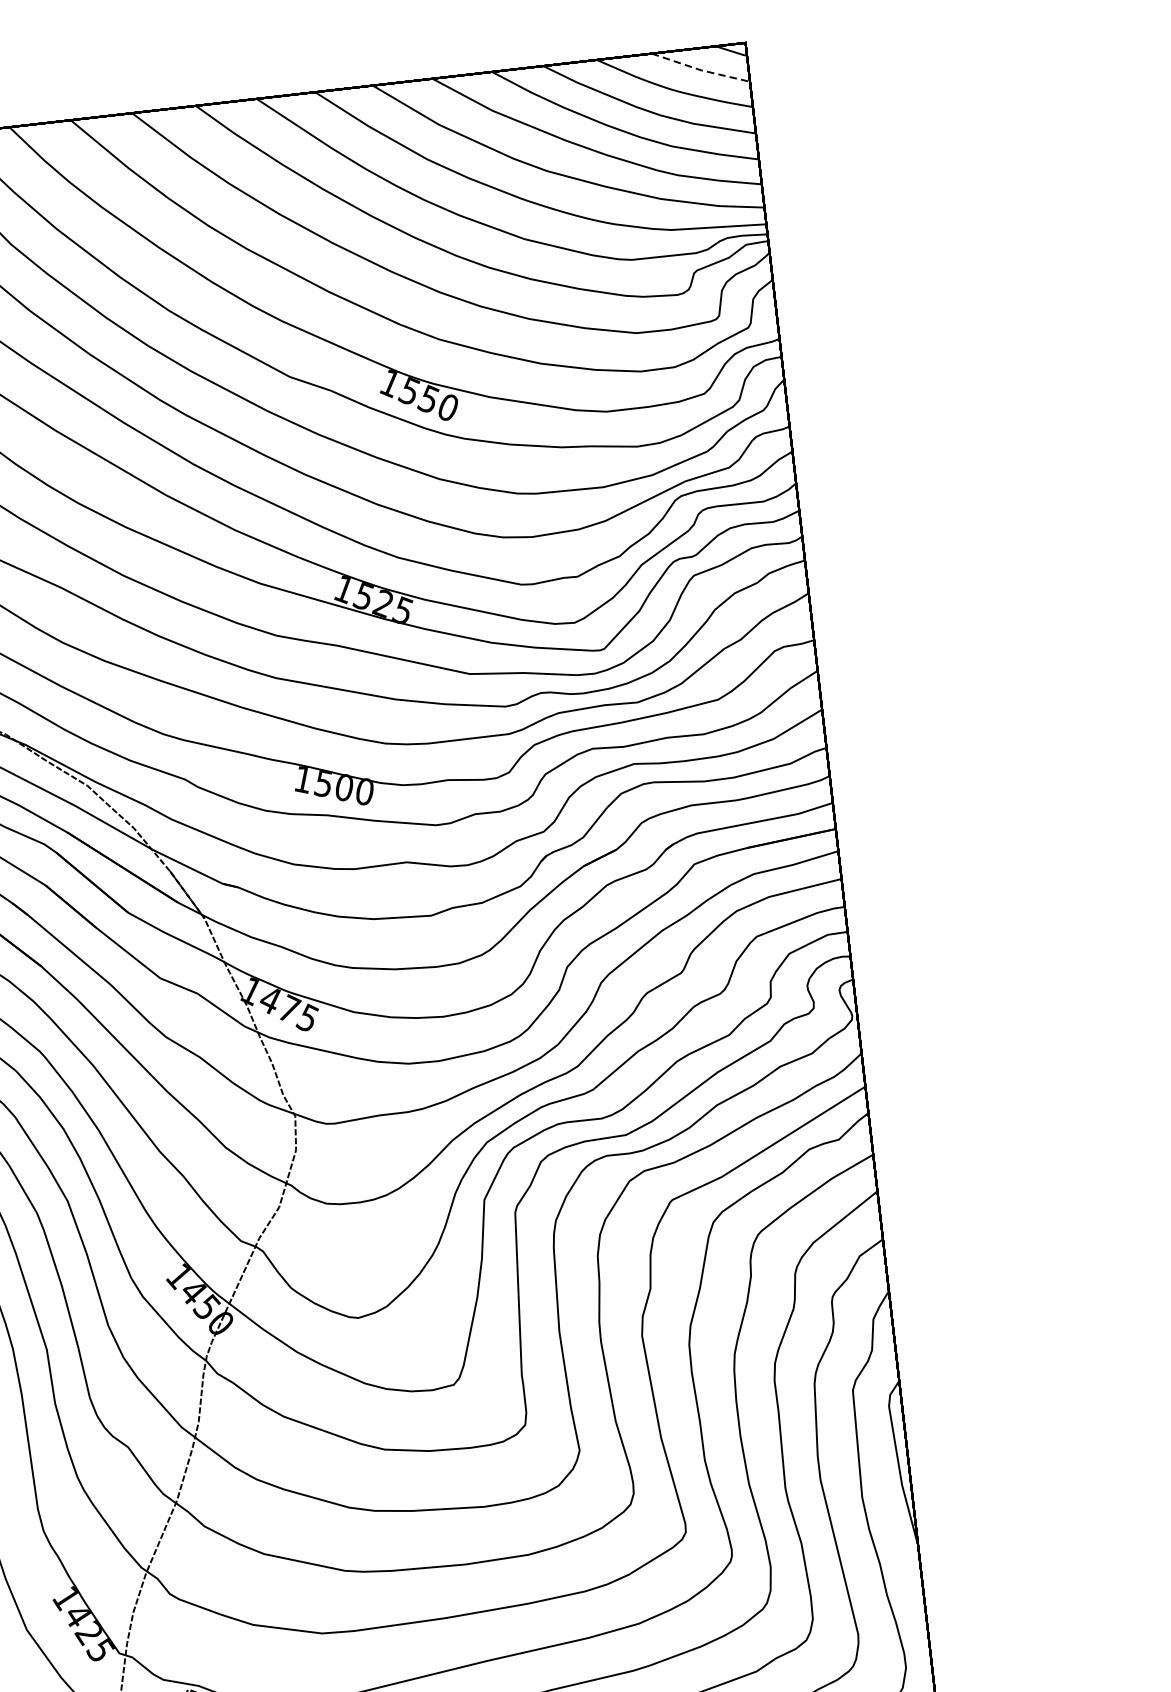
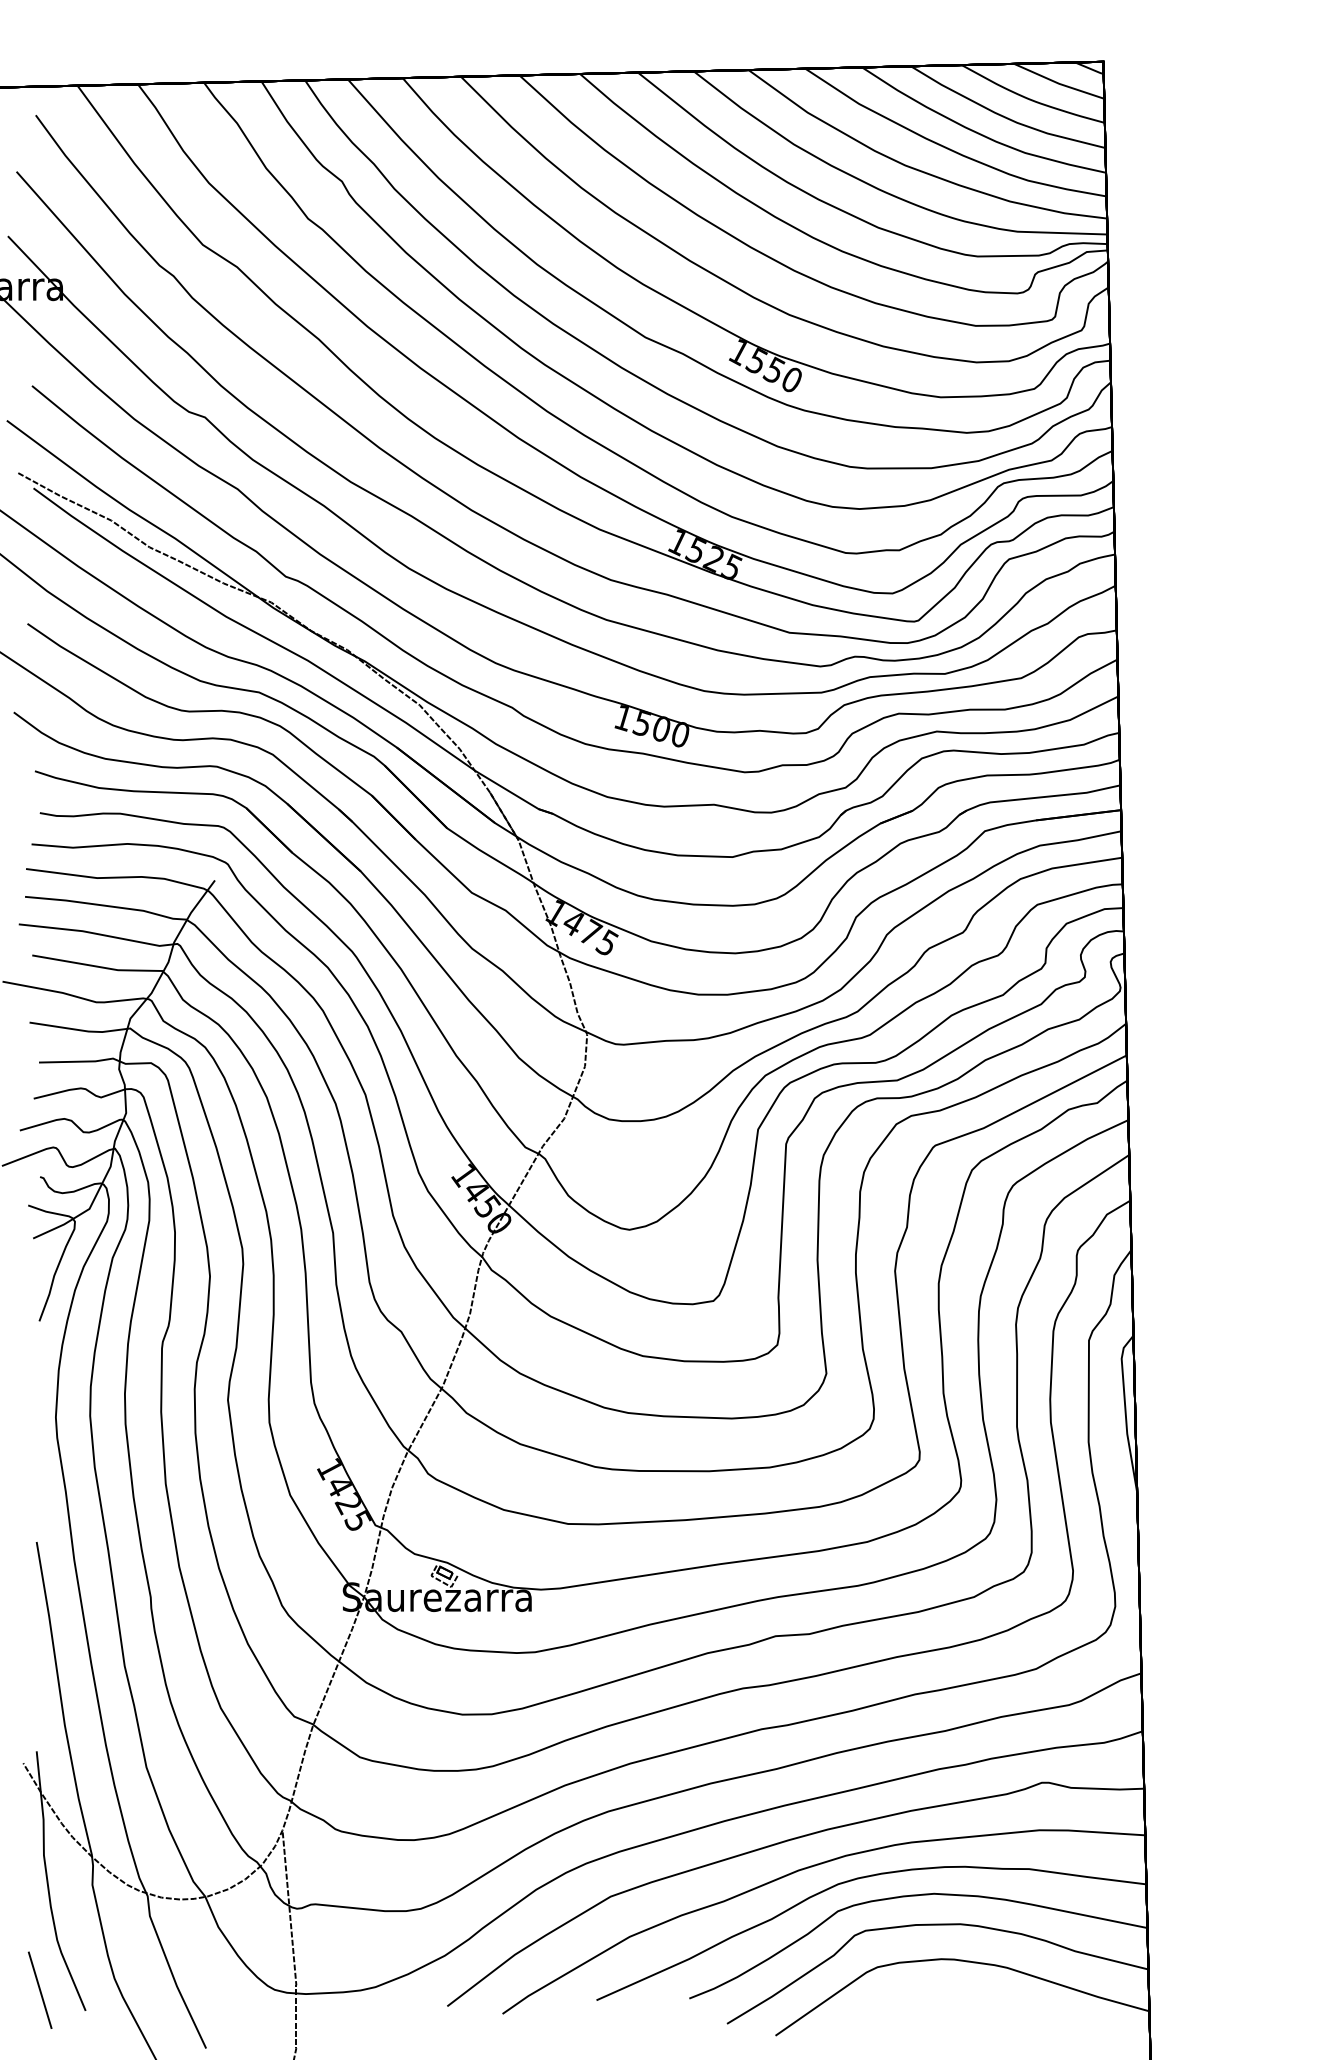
line: (700, 70) -> (1058, 83), dashed -> solid

